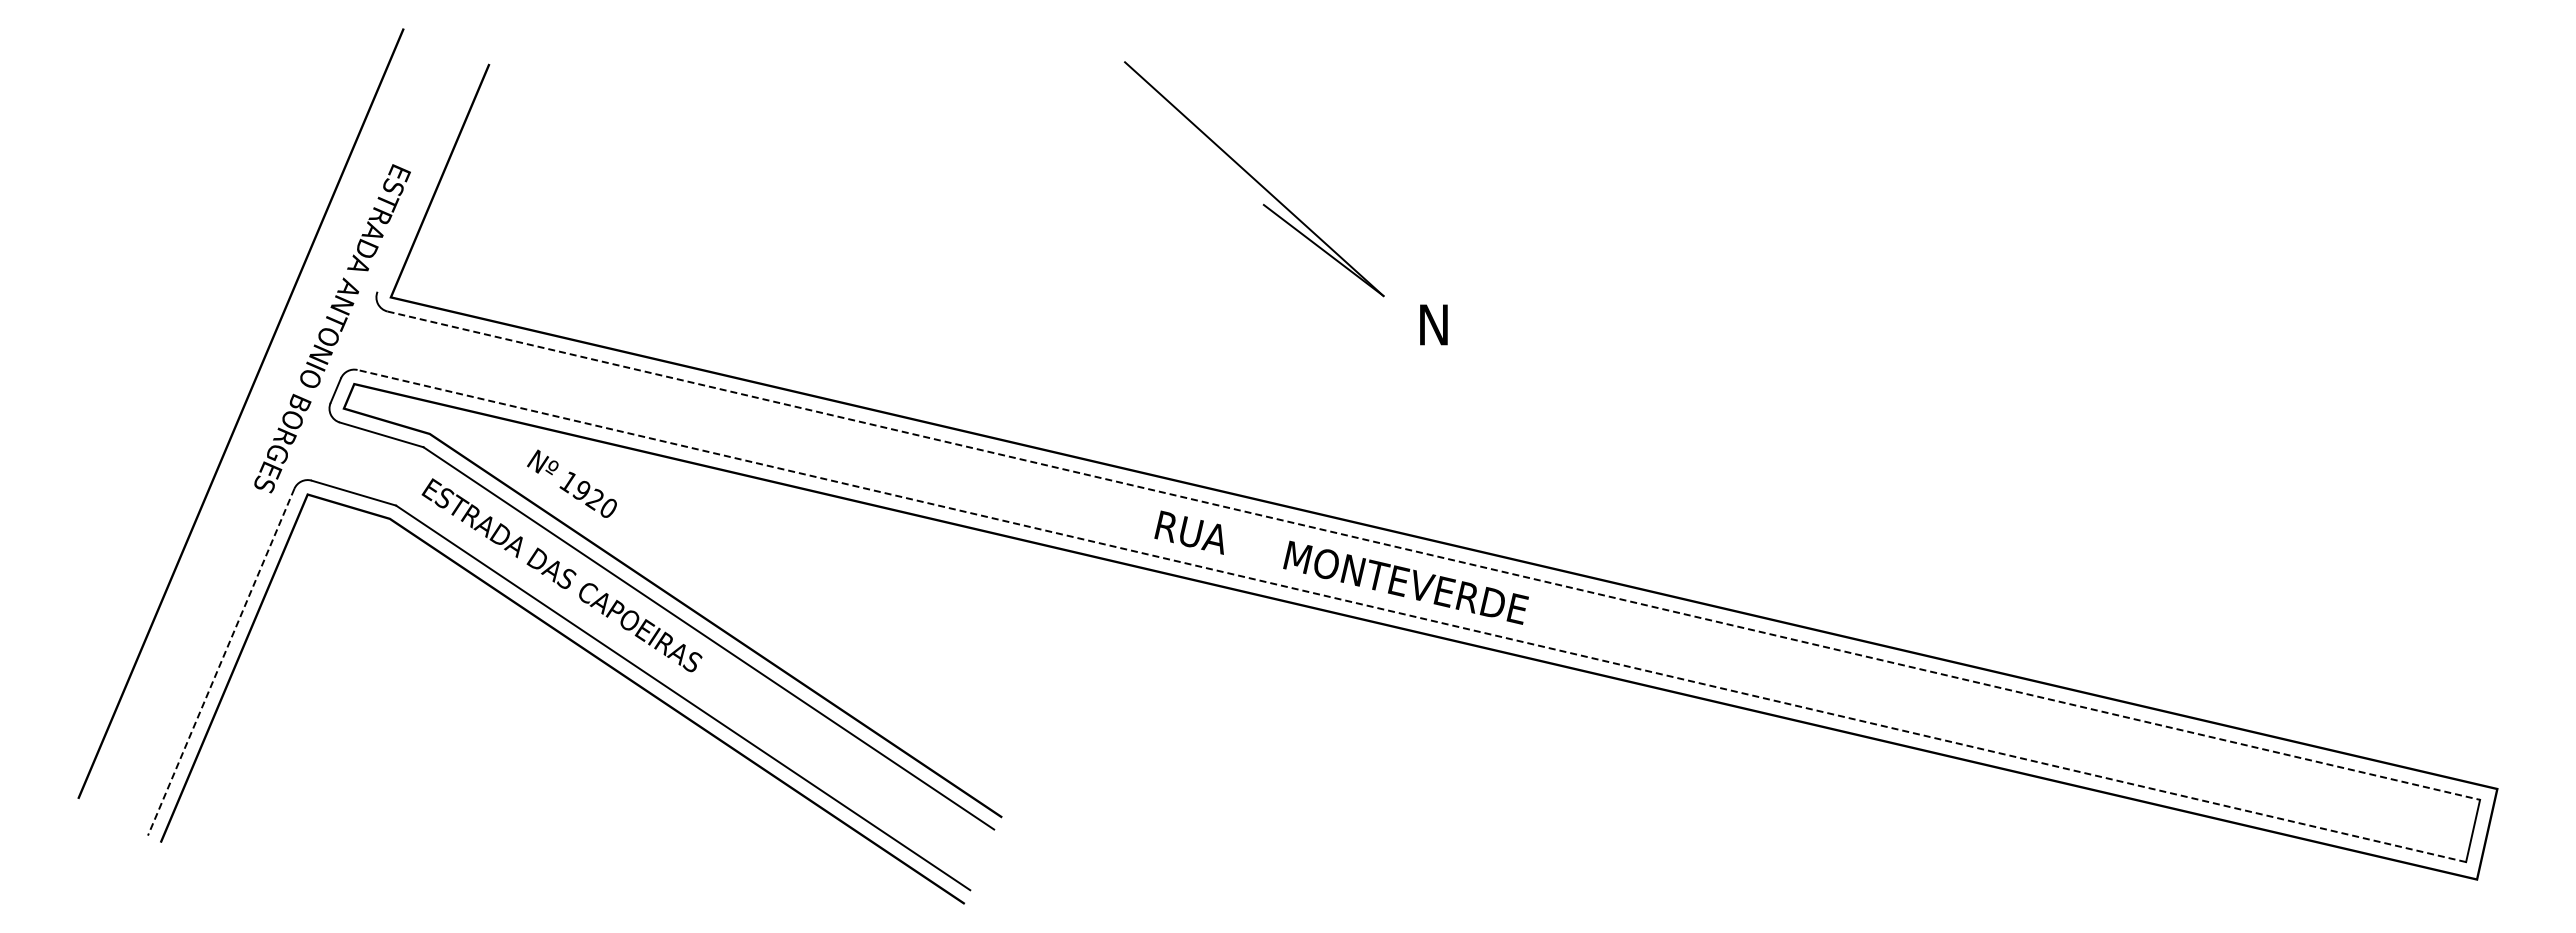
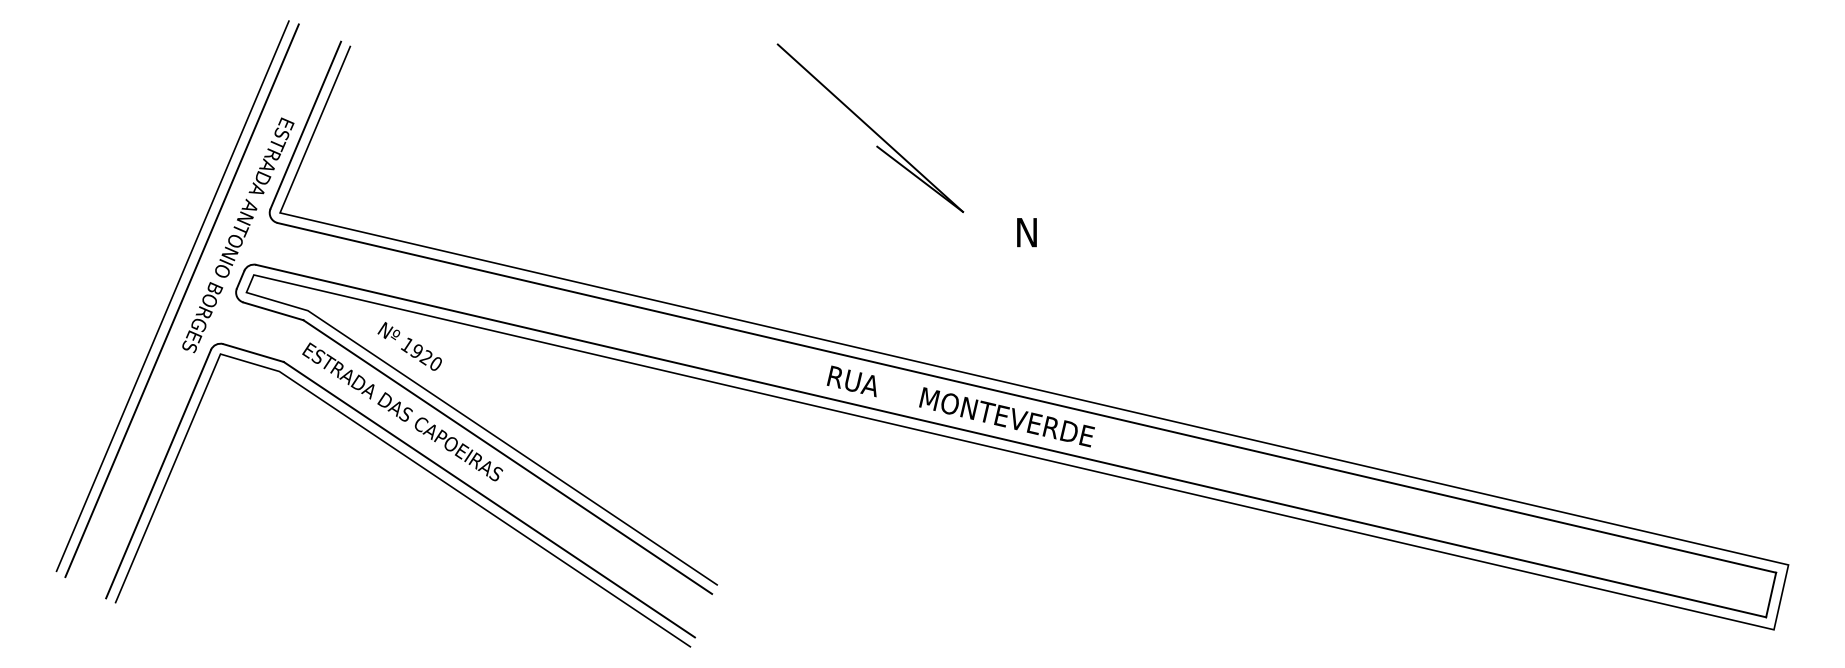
line: (426, 174) -> (305, 124), added
part: (1254, 179) -> (870, 128), moved
line: (254, 419) -> (182, 300), added
line: (1434, 555) -> (1027, 397), dashed -> solid
line: (1411, 616) -> (1010, 441), dashed -> solid
line: (220, 662) -> (158, 474), dashed -> solid

